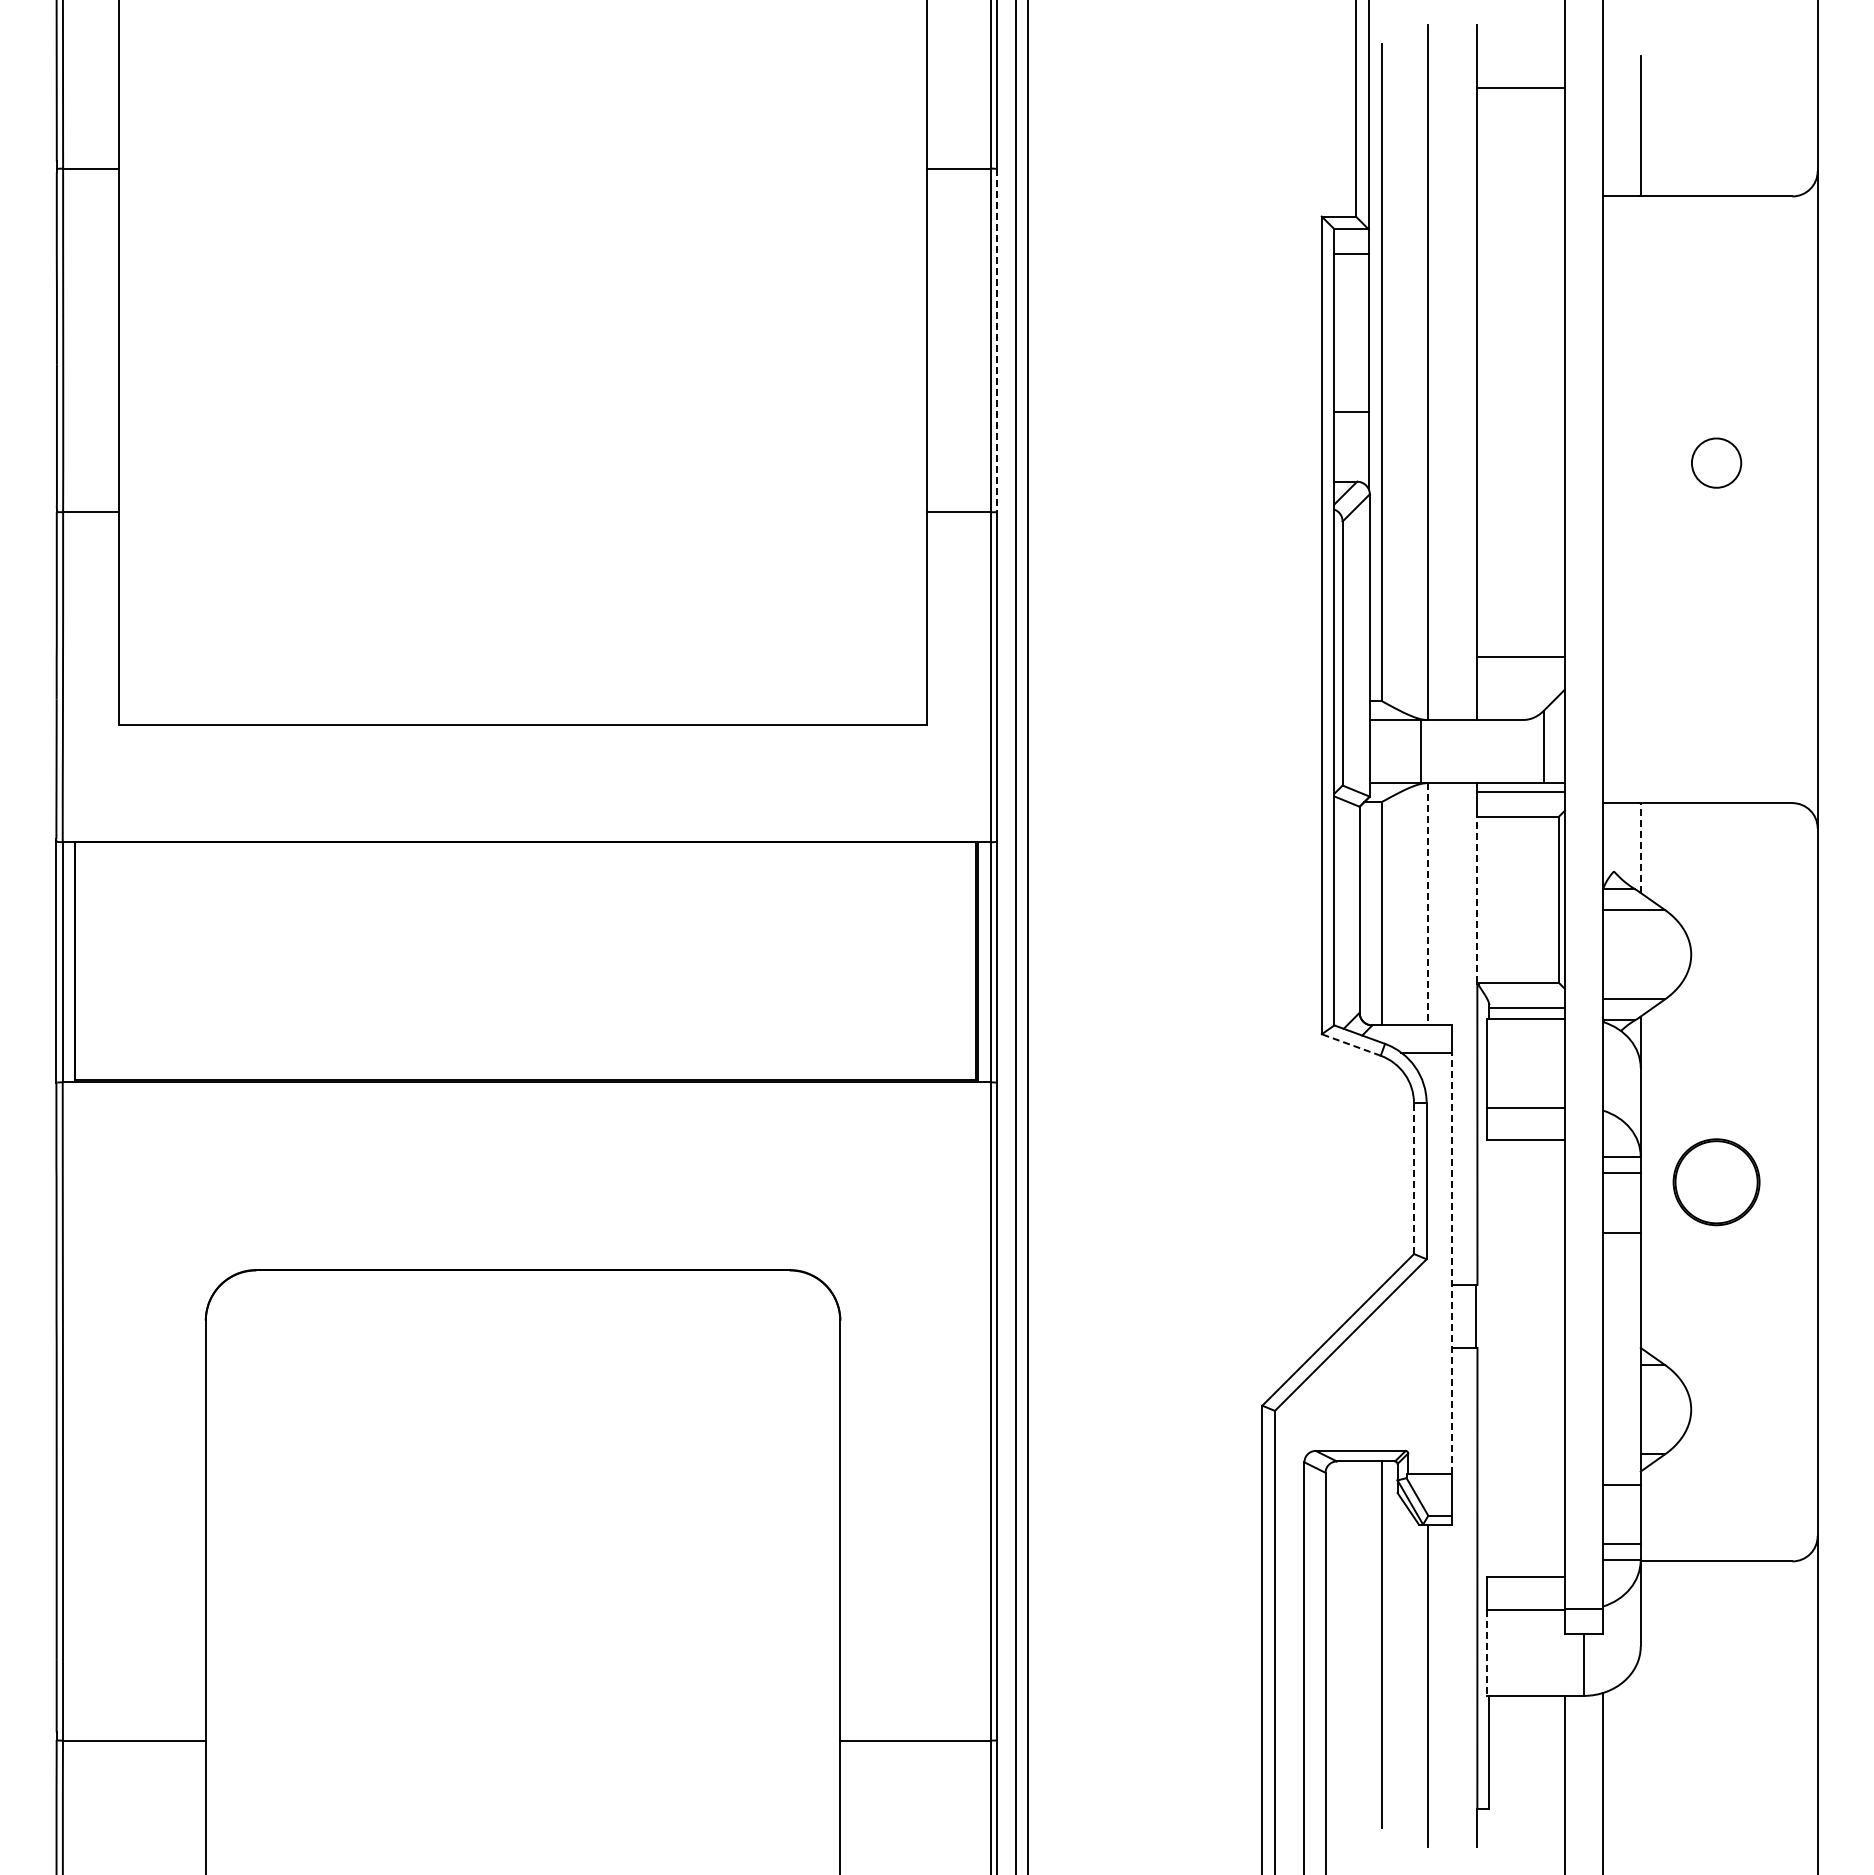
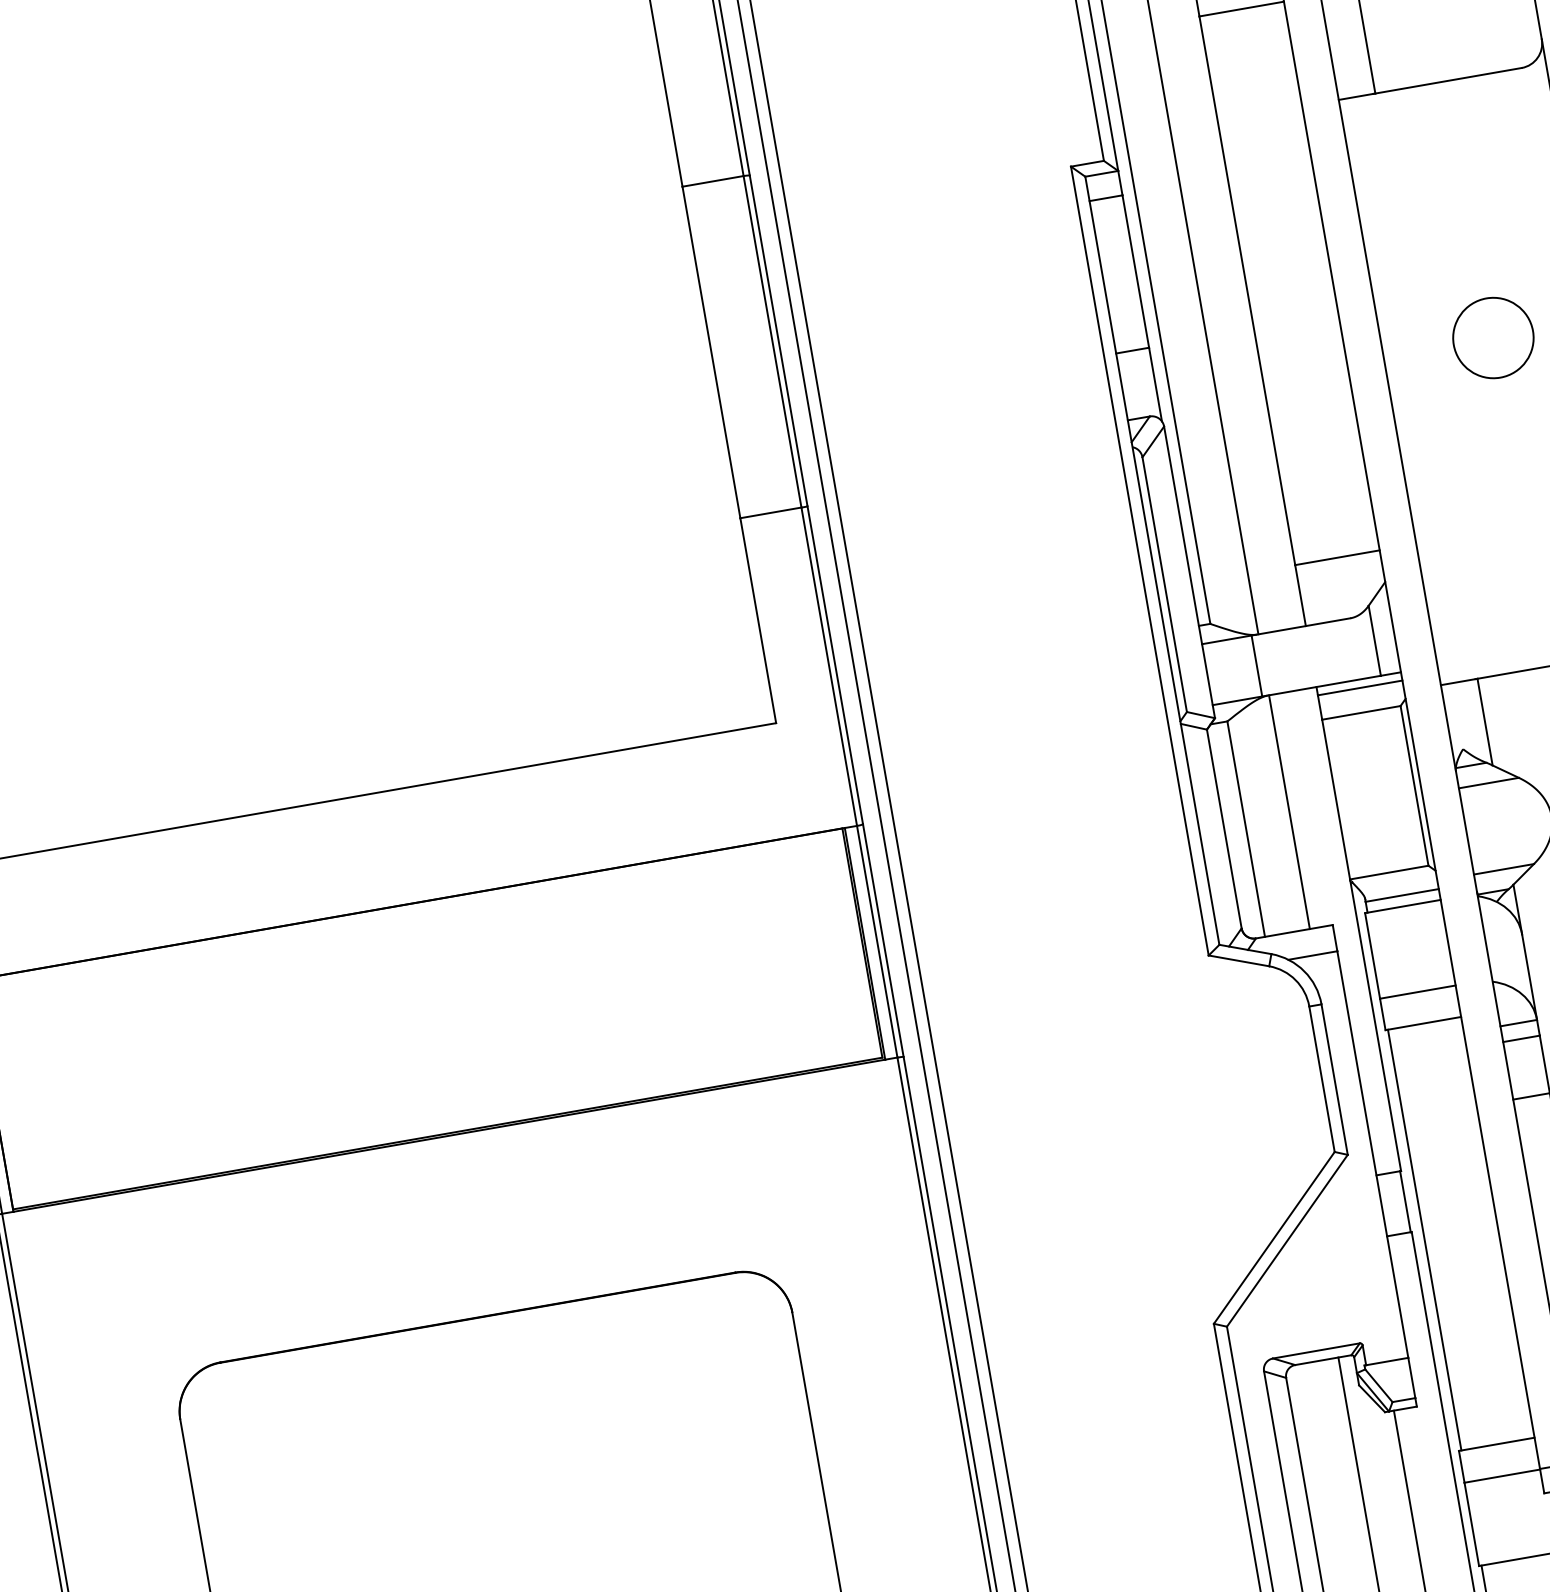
line: (997, 341) -> (779, 341), dashed -> solid
circle: (1716, 463) -> (1493, 338), size x1.67
line: (1640, 848) -> (1484, 722), dashed -> solid
line: (1477, 899) -> (1336, 799), dashed -> solid
line: (1428, 904) -> (1289, 812), dashed -> solid
line: (1350, 1044) -> (1238, 960), dashed -> solid
line: (1414, 1178) -> (1322, 1079), dashed -> solid
line: (1451, 1263) -> (1372, 1154), dashed -> solid
line: (1489, 1358) -> (1425, 1240), added
line: (1486, 1653) -> (1471, 1525), dashed -> solid

